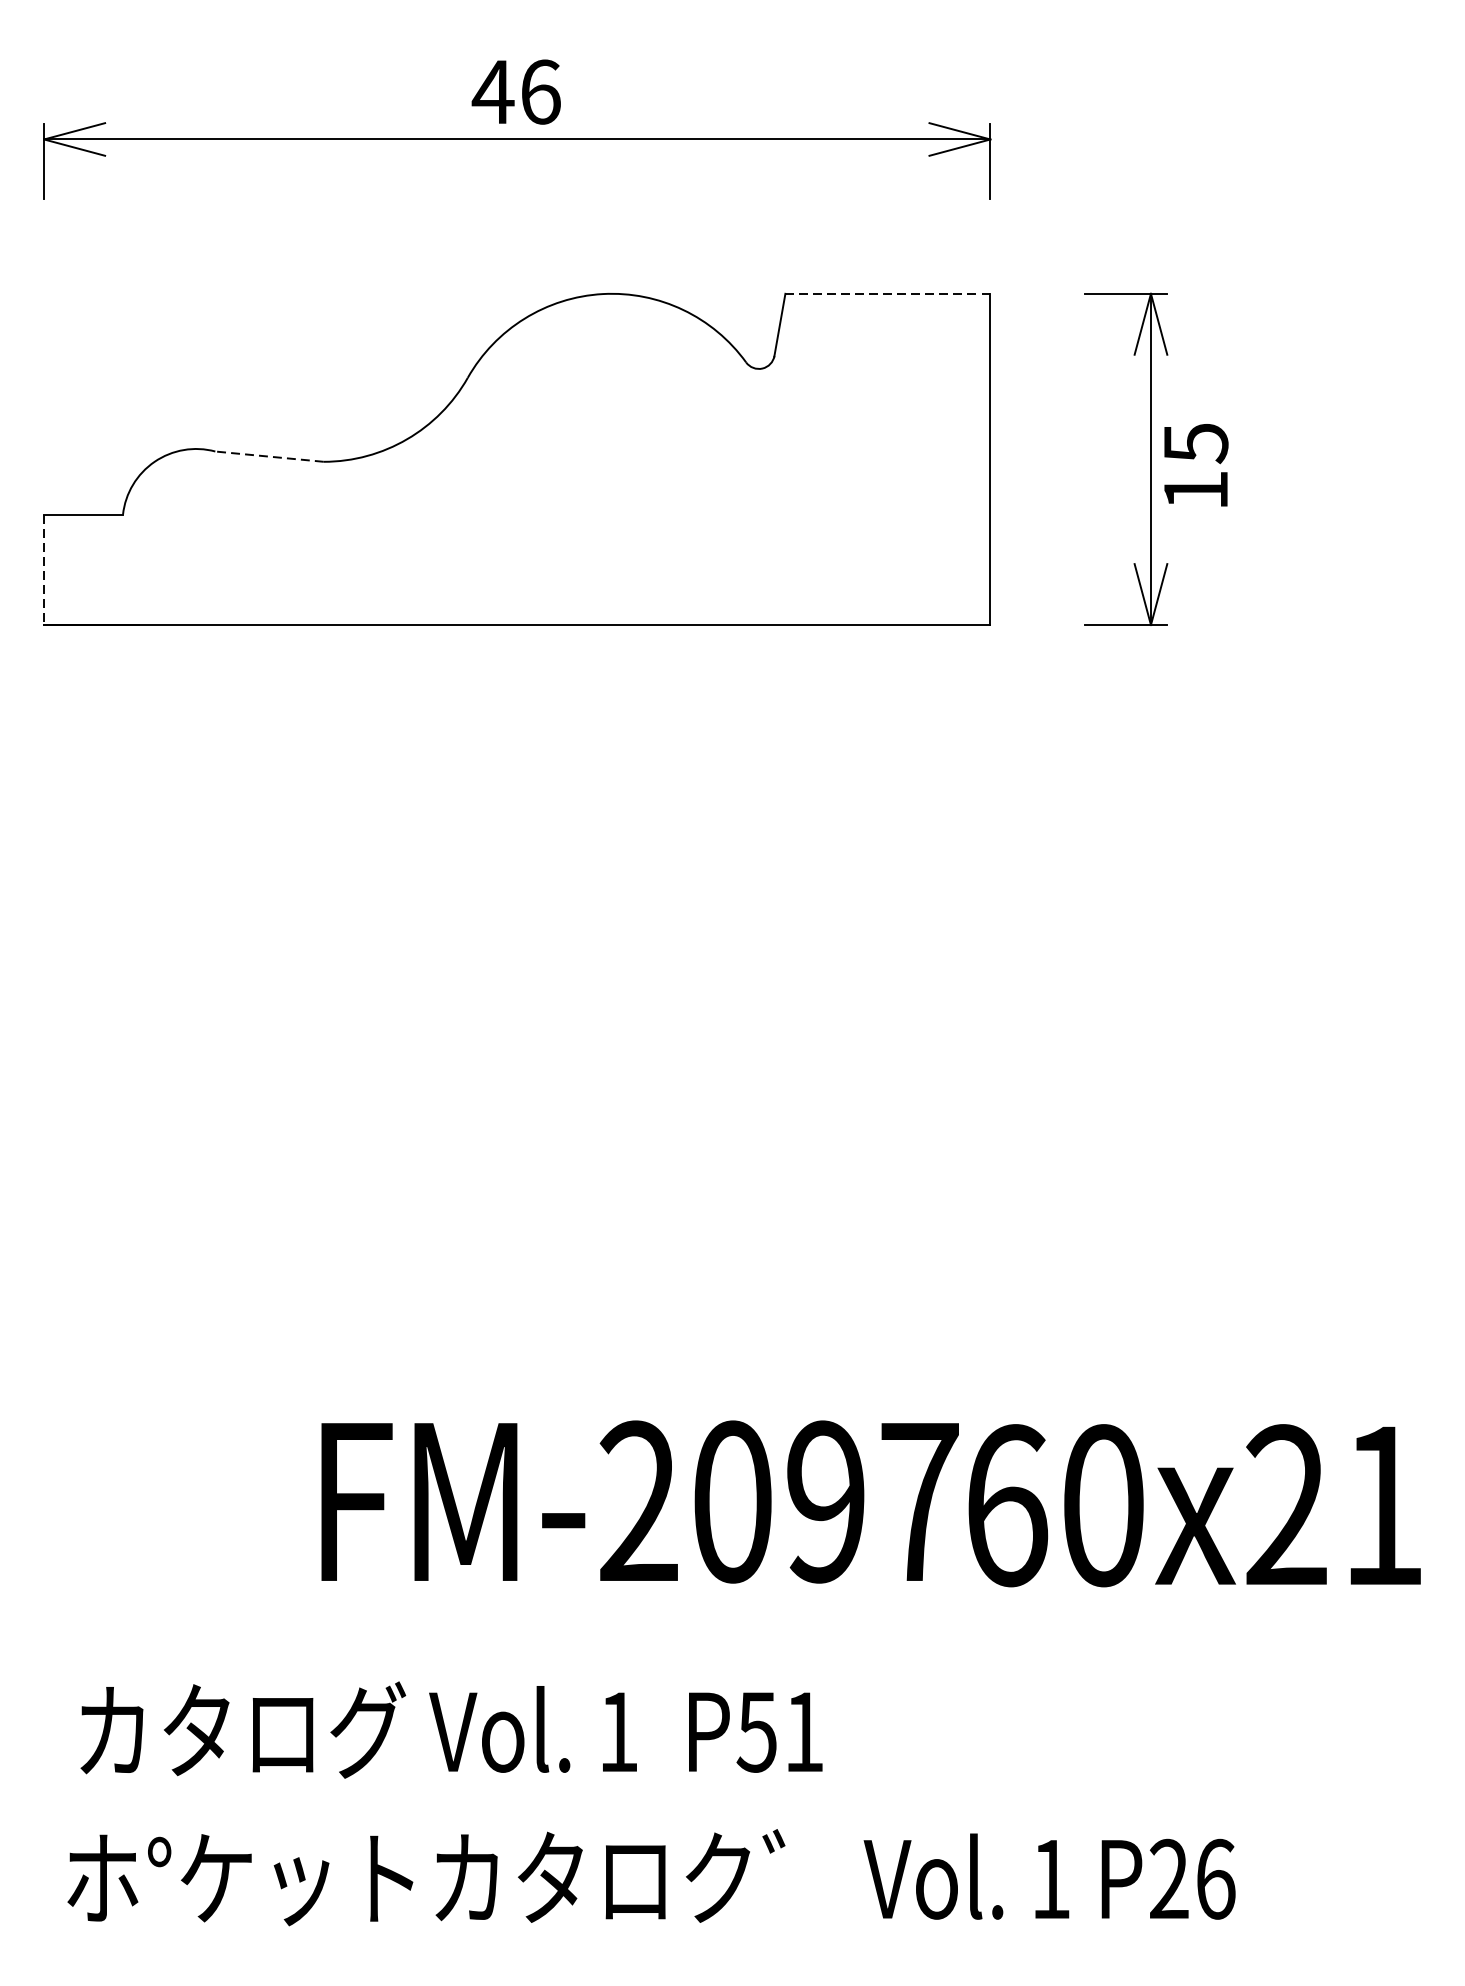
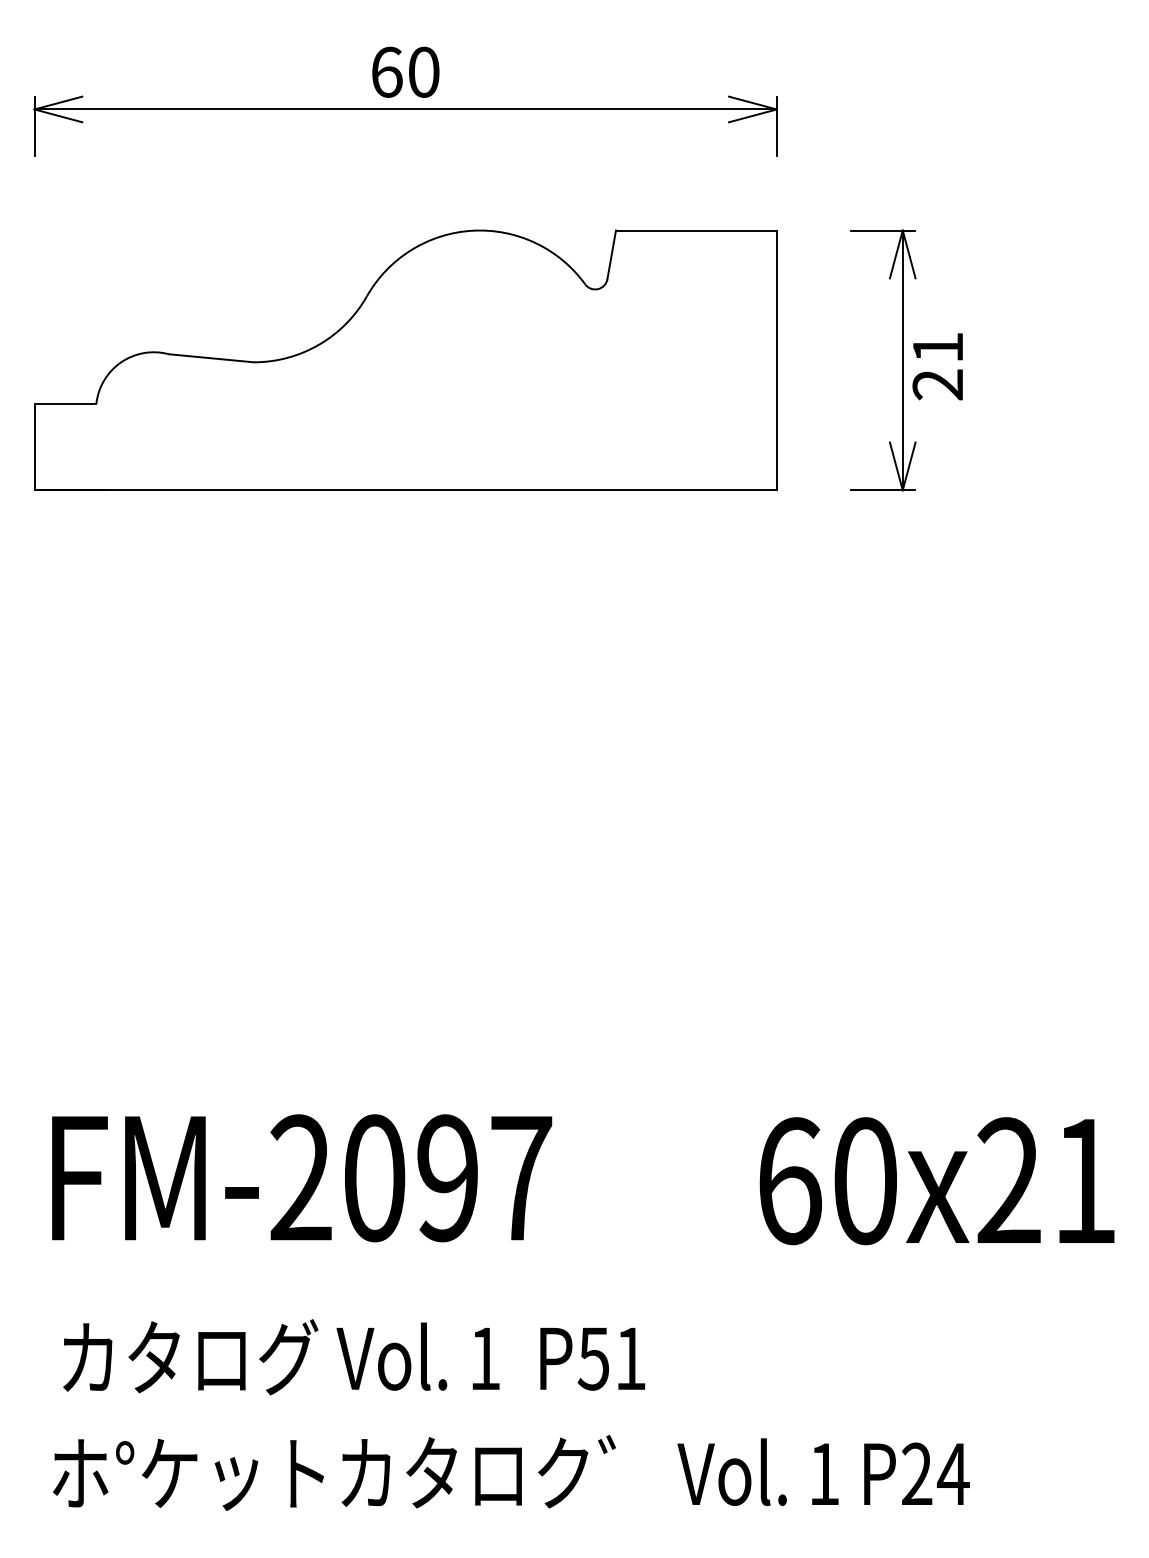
text: (515, 91) -> (404, 71), 46 -> 60
line: (886, 293) -> (695, 230), dashed -> solid
line: (269, 456) -> (211, 358), dashed -> solid
text: (1195, 467) -> (937, 366), 15 -> 21
line: (44, 570) -> (34, 447), dashed -> solid
text: (640, 1502) -> (302, 1178), moved
text: (1214, 1878) -> (952, 1473), P26 -> P24

